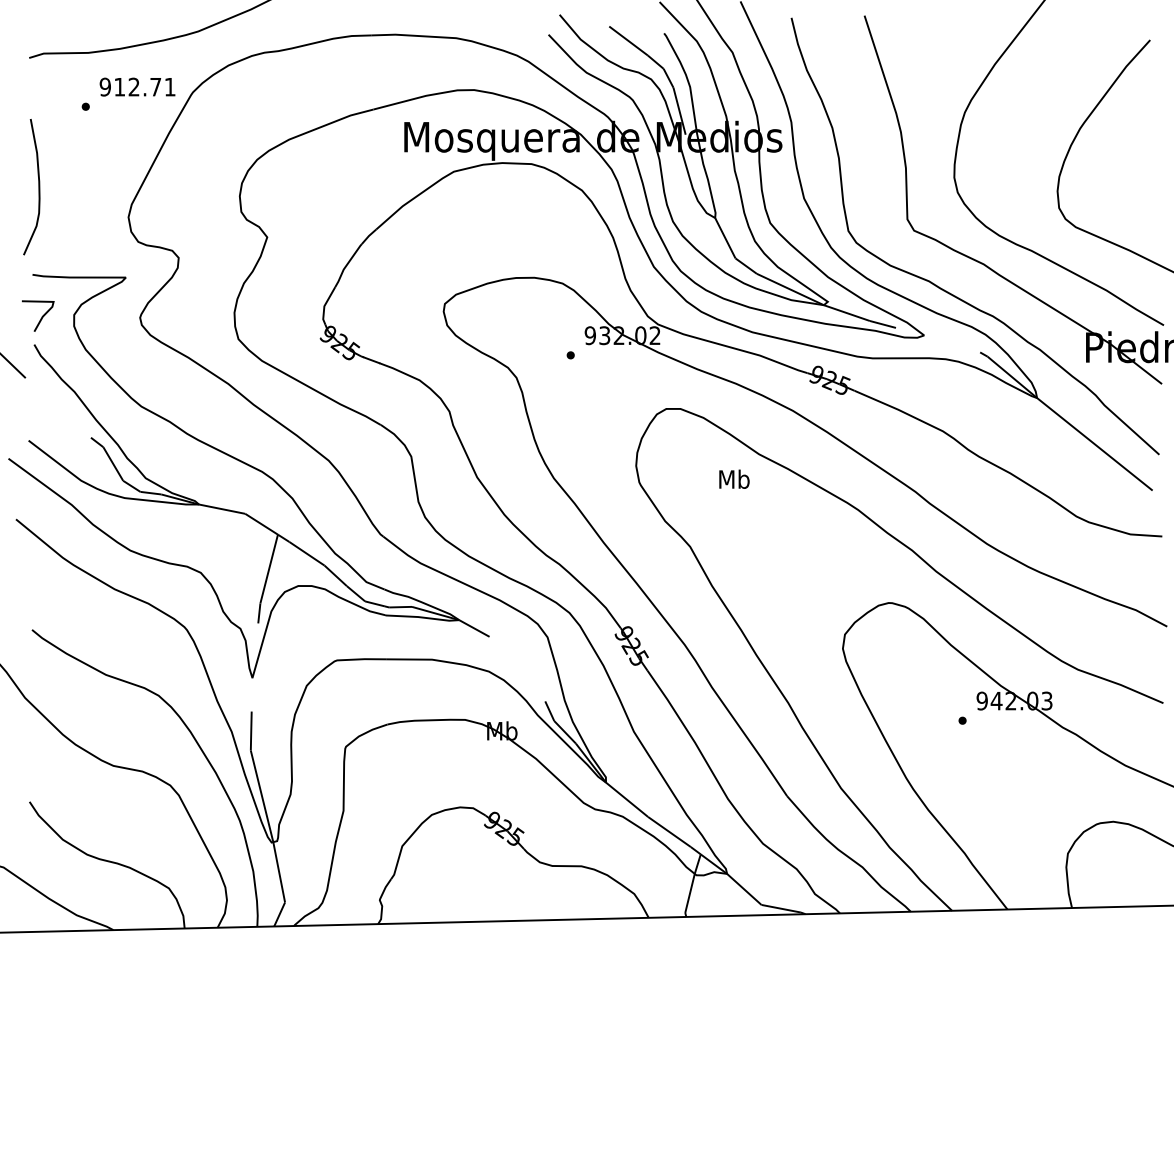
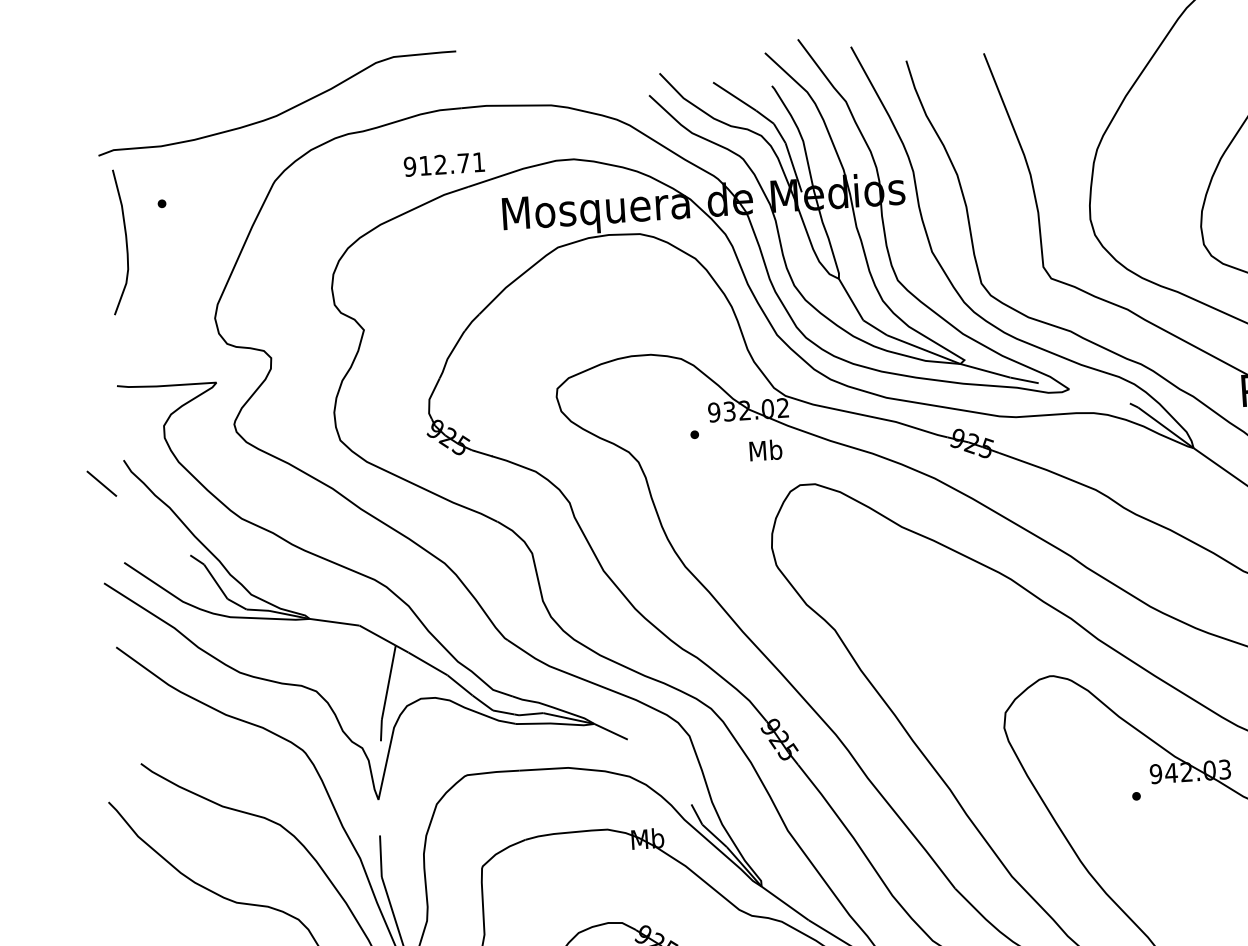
text: (137, 86) -> (444, 163), moved
curve: (38, 187) -> (125, 242), moved
line: (41, 316) -> (129, 429), removed
text: (734, 478) -> (765, 449), moved

